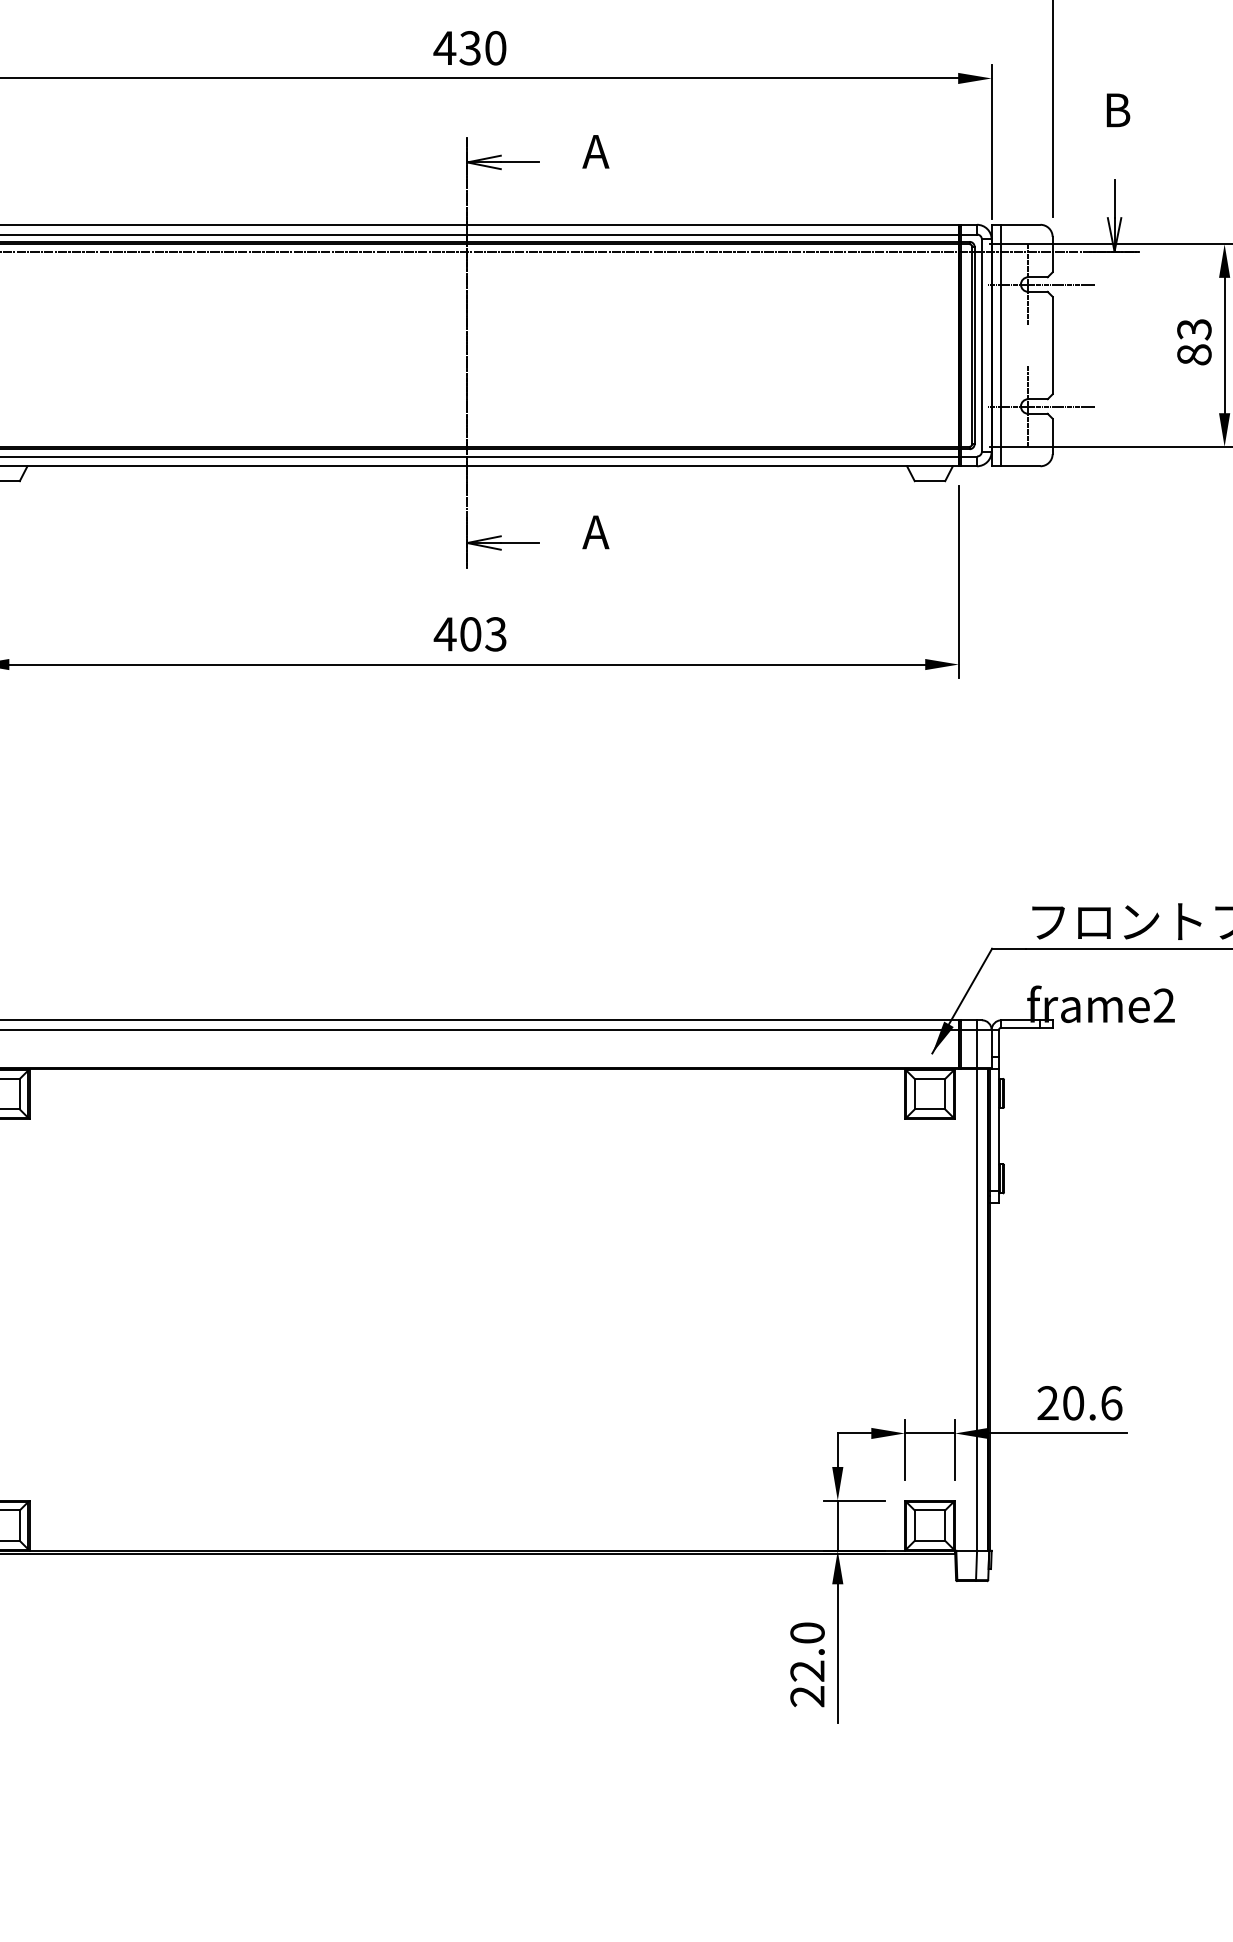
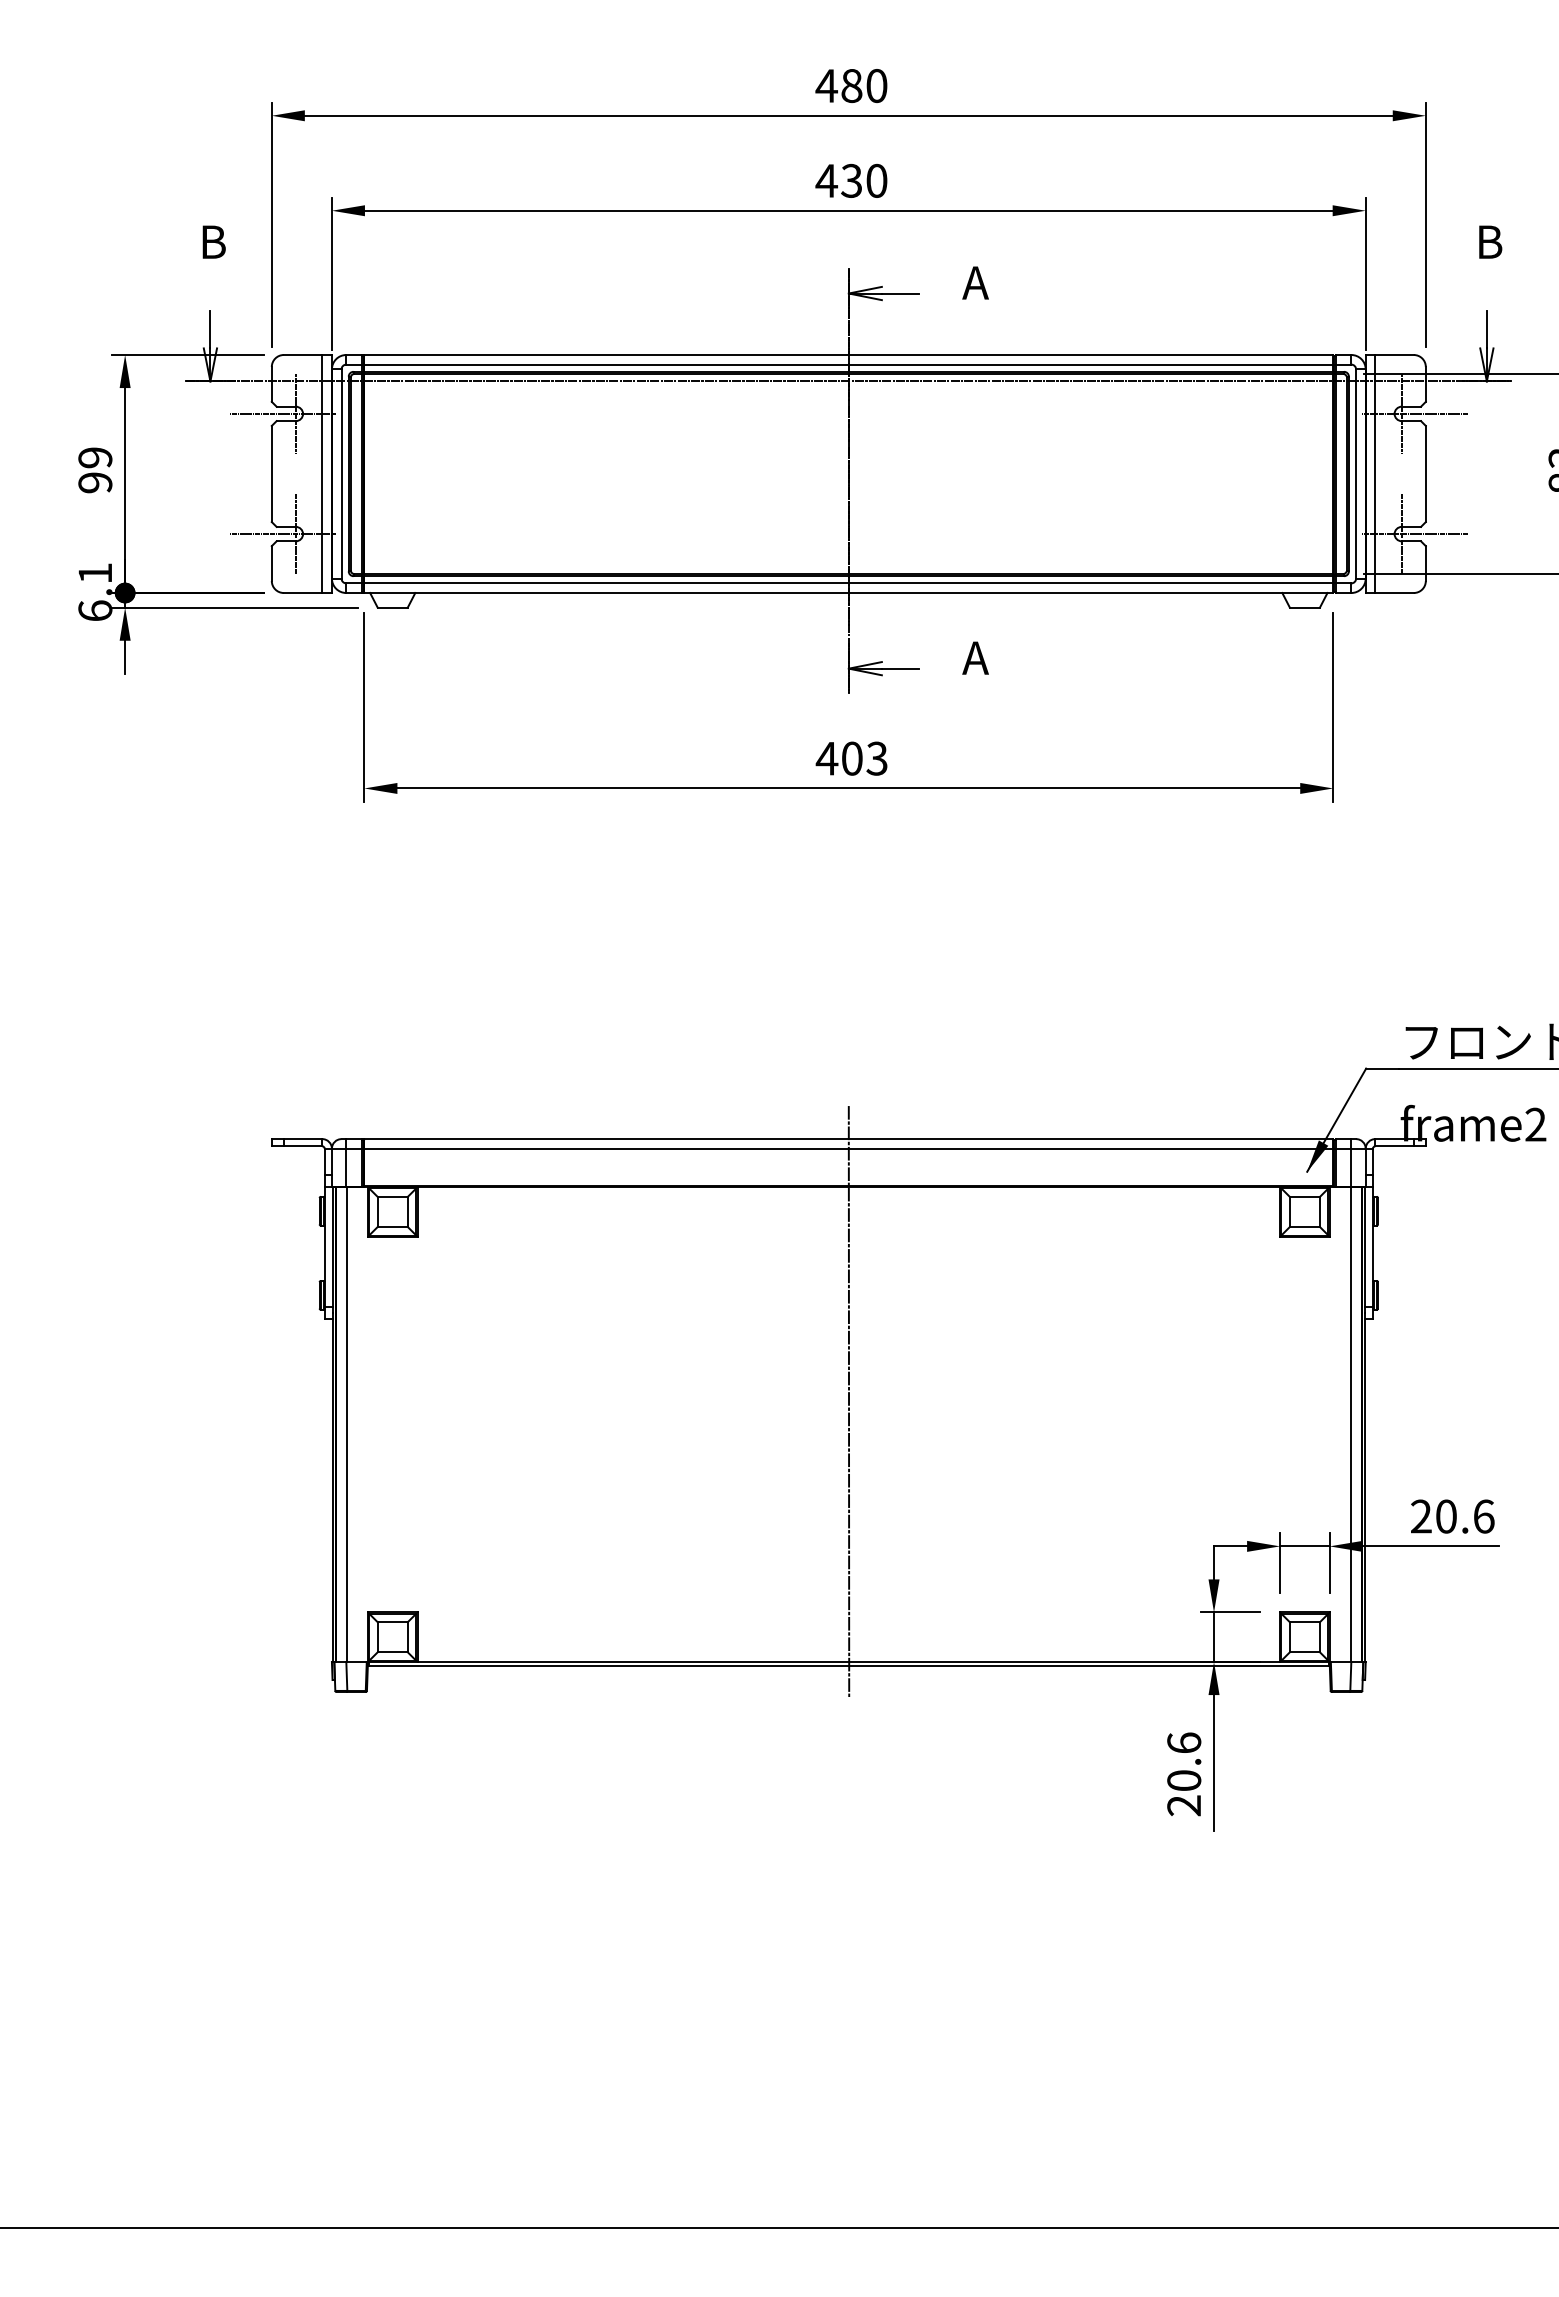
line: (466, 1287) -> (848, 1402), added
text: (807, 1651) -> (1184, 1761), 22.0 -> 20.6

